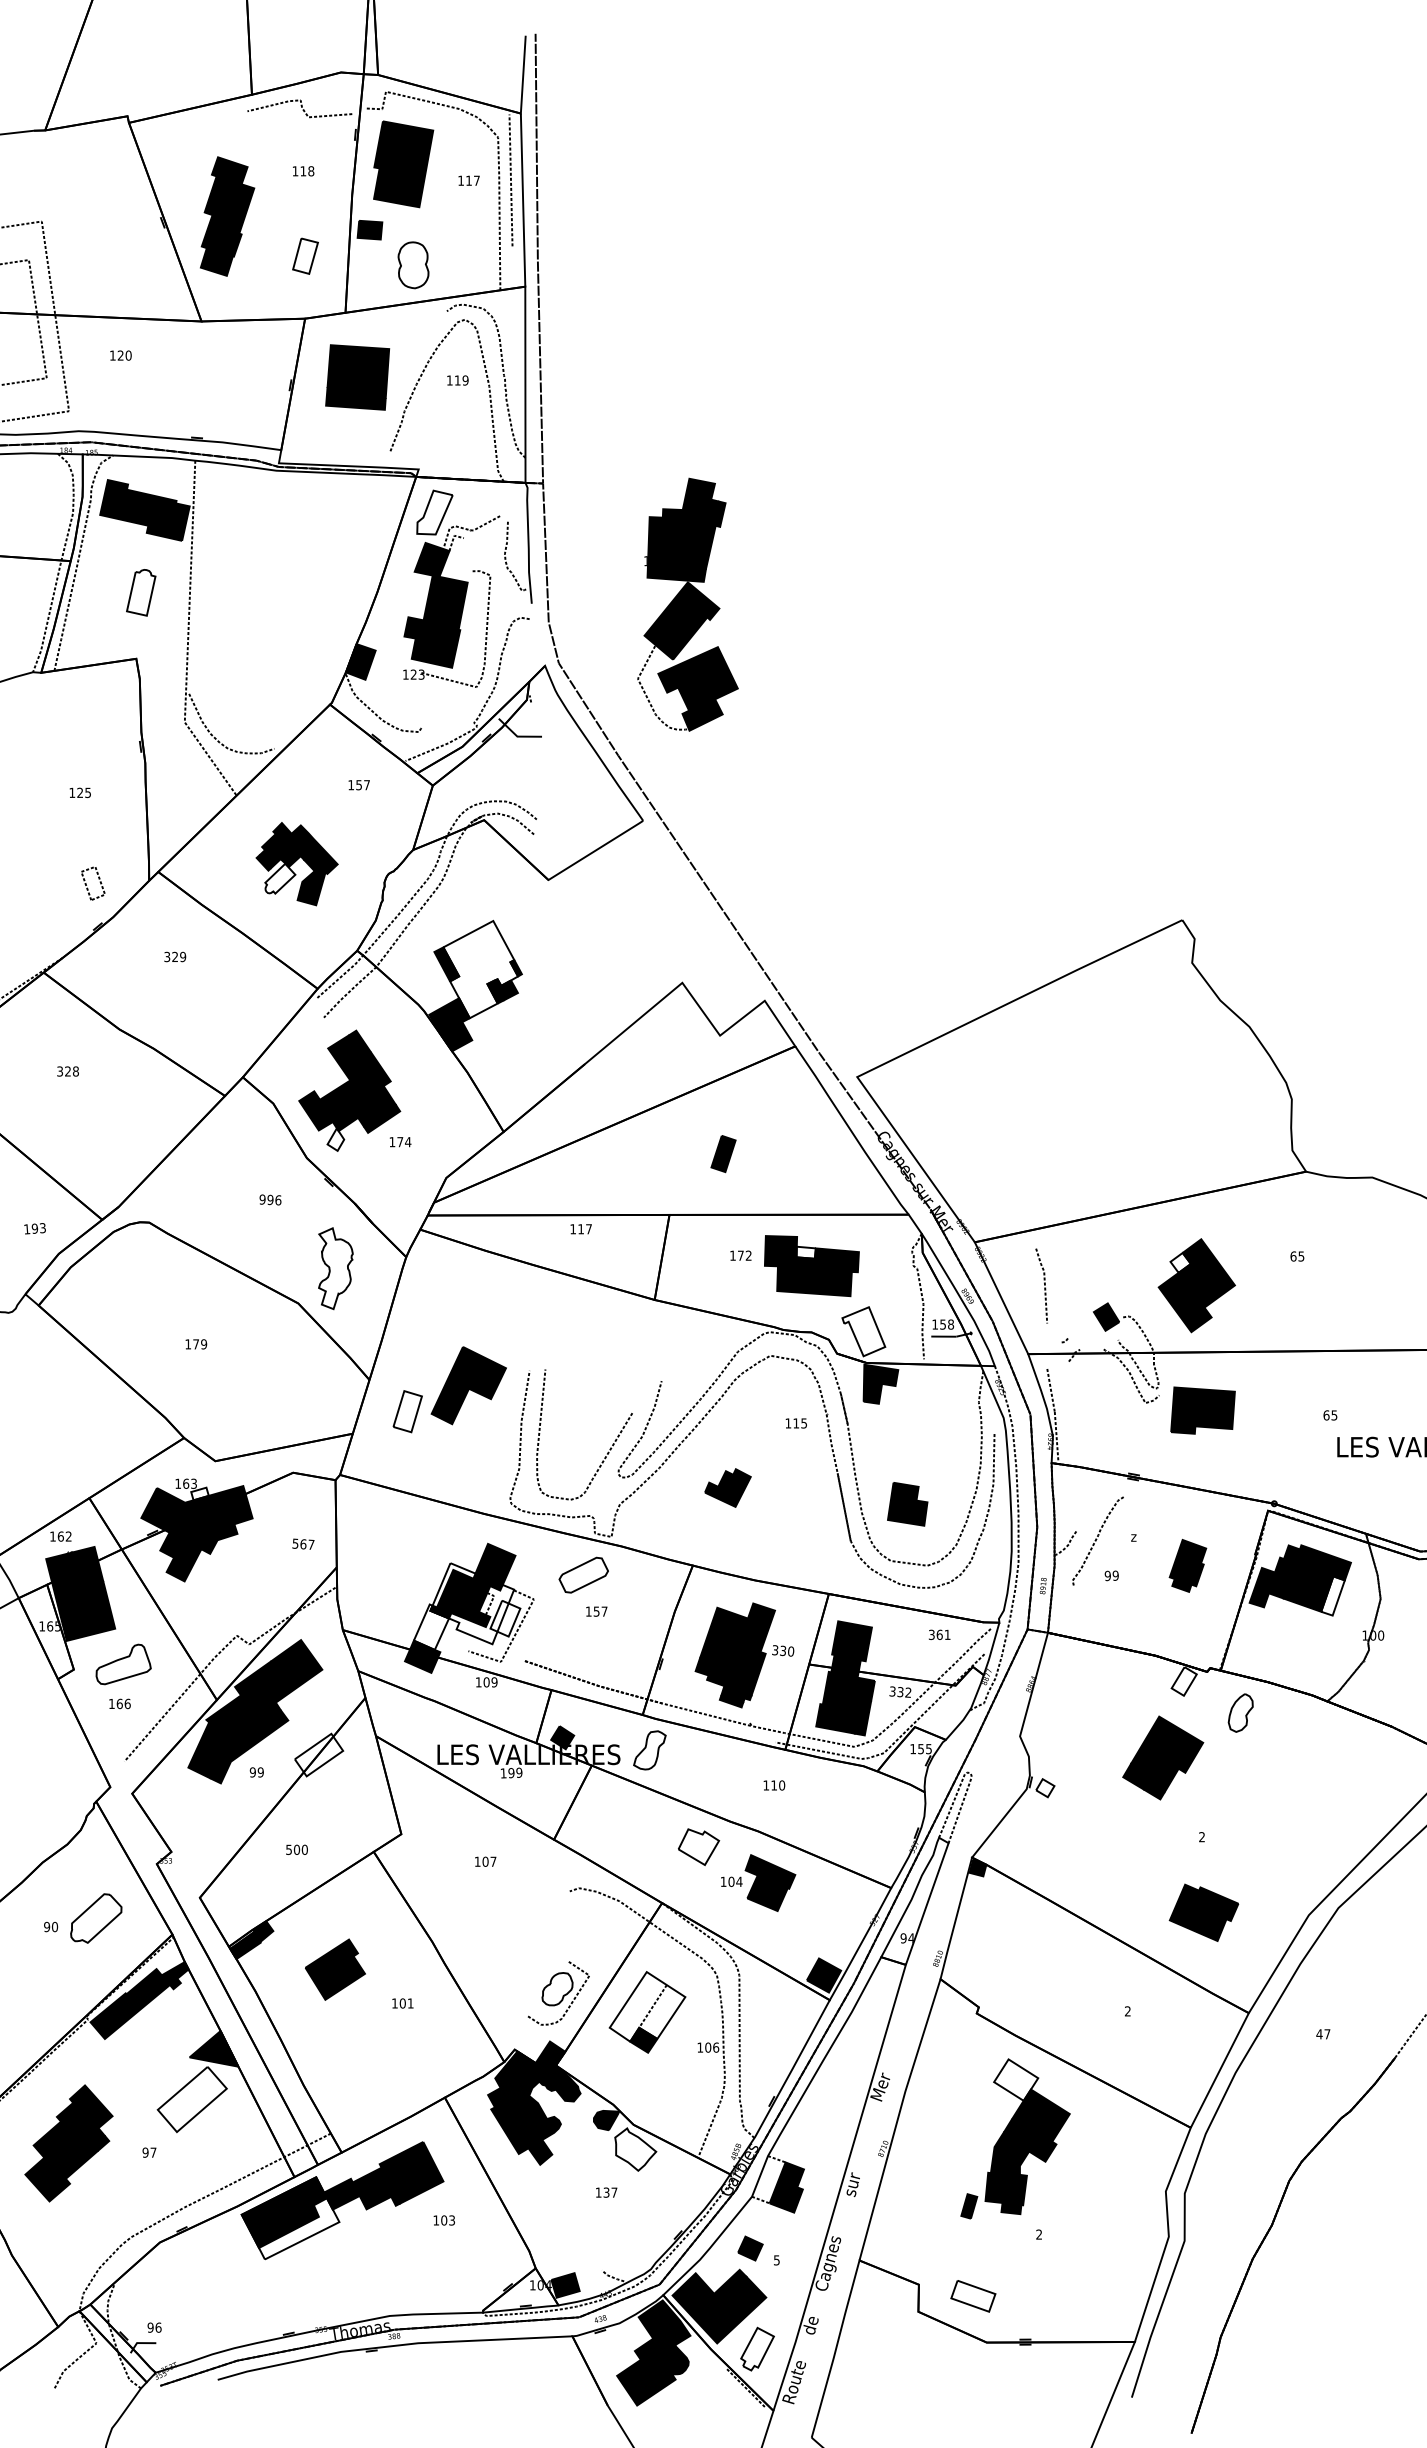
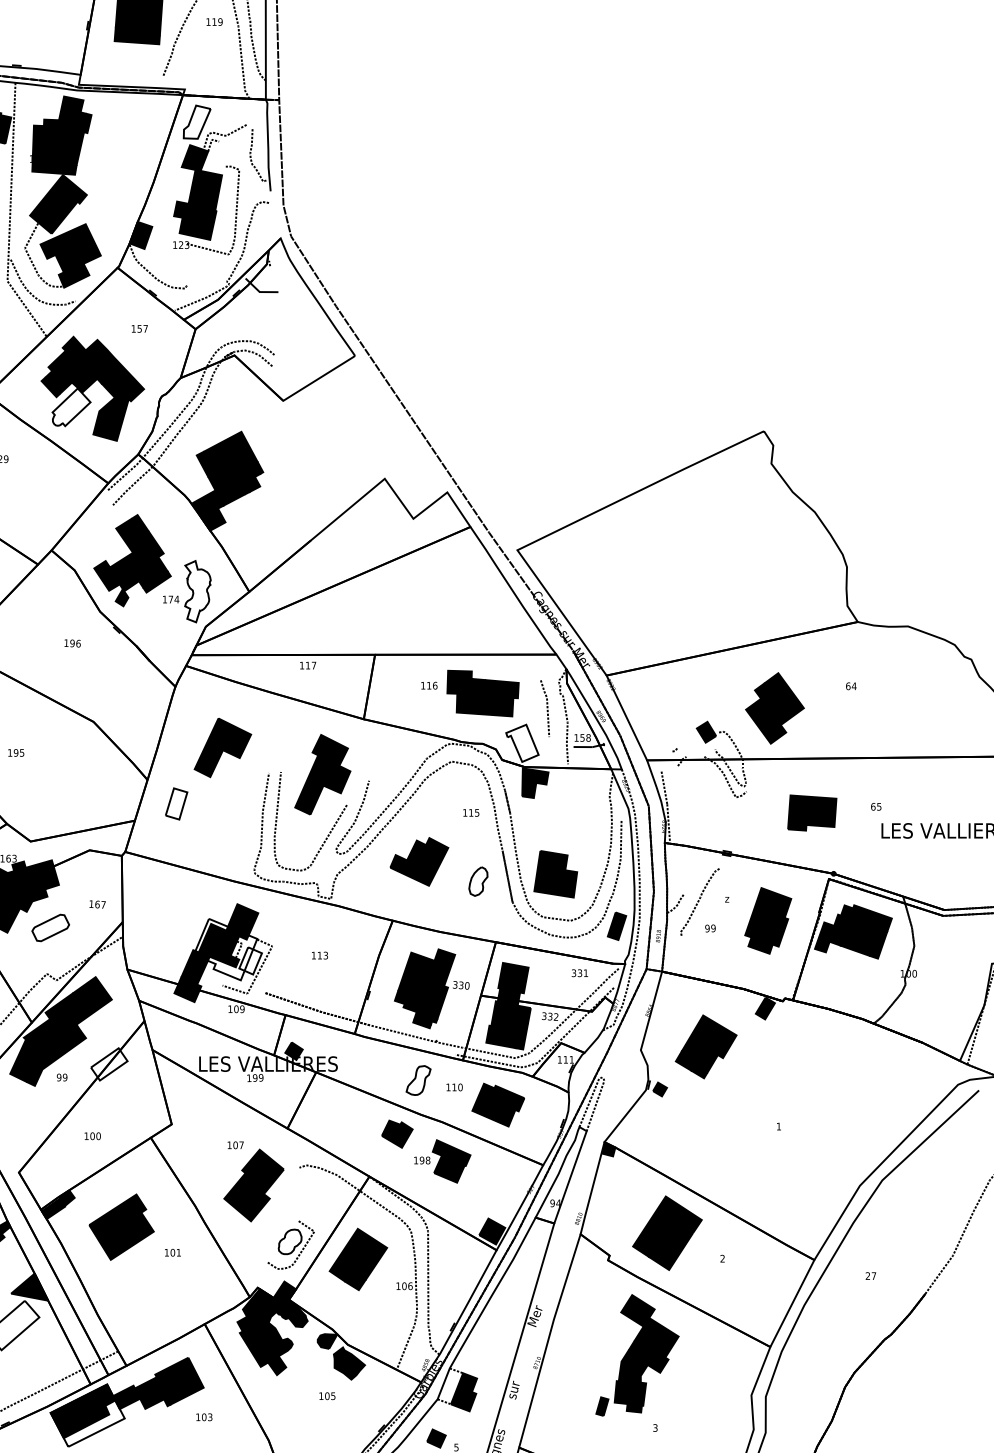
part: (687, 604) -> (62, 191), moved
part: (296, 863) -> (92, 388), size x1.67
fill: (480, 969) -> (231, 468), added
fill: (335, 1139) -> (121, 597), added
part: (723, 1154) -> (616, 926), moved
text: (262, 1199) -> (66, 643), 996 -> 196
fill: (805, 1252) -> (478, 683), added
text: (744, 1255) -> (431, 685), 172 -> 116
text: (1301, 1256) -> (854, 686), 65 -> 64
fill: (1180, 1262) -> (762, 690), added
part: (335, 1268) -> (197, 591), moved
line: (1044, 1285) -> (547, 708), moved
text: (200, 1344) -> (19, 753), 179 -> 195
part: (600, 1372) -> (322, 774), added
part: (468, 1385) -> (222, 747), moved
part: (1202, 1410) -> (811, 812), moved
part: (727, 1487) -> (419, 861), size x1.67
fill: (199, 1493) -> (18, 866), added
part: (907, 1503) -> (555, 873), size x1.43
text: (295, 1543) -> (91, 903), 567 -> 167
part: (1187, 1565) -> (767, 920), size x1.67
part: (583, 1574) -> (50, 927), moved
fill: (1332, 1595) -> (877, 943), added
text: (600, 1611) -> (322, 955), 157 -> 113
fill: (431, 1626) -> (194, 966), added
text: (939, 1634) -> (579, 972), 361 -> 331
fill: (1183, 1681) -> (764, 1008), added
part: (1240, 1712) -> (478, 881), moved
text: (924, 1749) -> (568, 1060), 155 -> 111
part: (649, 1750) -> (418, 1080), moved
part: (1163, 1757) -> (706, 1046), moved
fill: (1045, 1788) -> (660, 1089), added
text: (1201, 1837) -> (778, 1126), 2 -> 1
fill: (698, 1847) -> (397, 1134), added
text: (288, 1849) -> (86, 1135), 500 -> 100
text: (735, 1881) -> (425, 1160), 104 -> 198
part: (1203, 1912) -> (497, 1104), moved
part: (509, 1914) -> (253, 1185), added
part: (335, 1969) -> (121, 1226), size x1.43
part: (1054, 1977) -> (667, 1233), added
fill: (647, 2006) -> (358, 1255), added
text: (1319, 2034) -> (867, 1276), 47 -> 27
fill: (1016, 2079) -> (638, 1310), added
fill: (635, 2149) -> (349, 1363), added
text: (610, 2192) -> (330, 1396), 137 -> 105
text: (1039, 2234) -> (655, 1427), 2 -> 3

